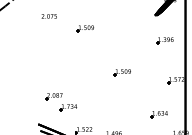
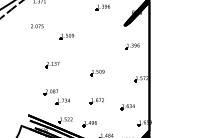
part: (67, 62) -> (52, 64), added
part: (60, 101) -> (56, 96), moved
part: (121, 107) -> (96, 101), added

